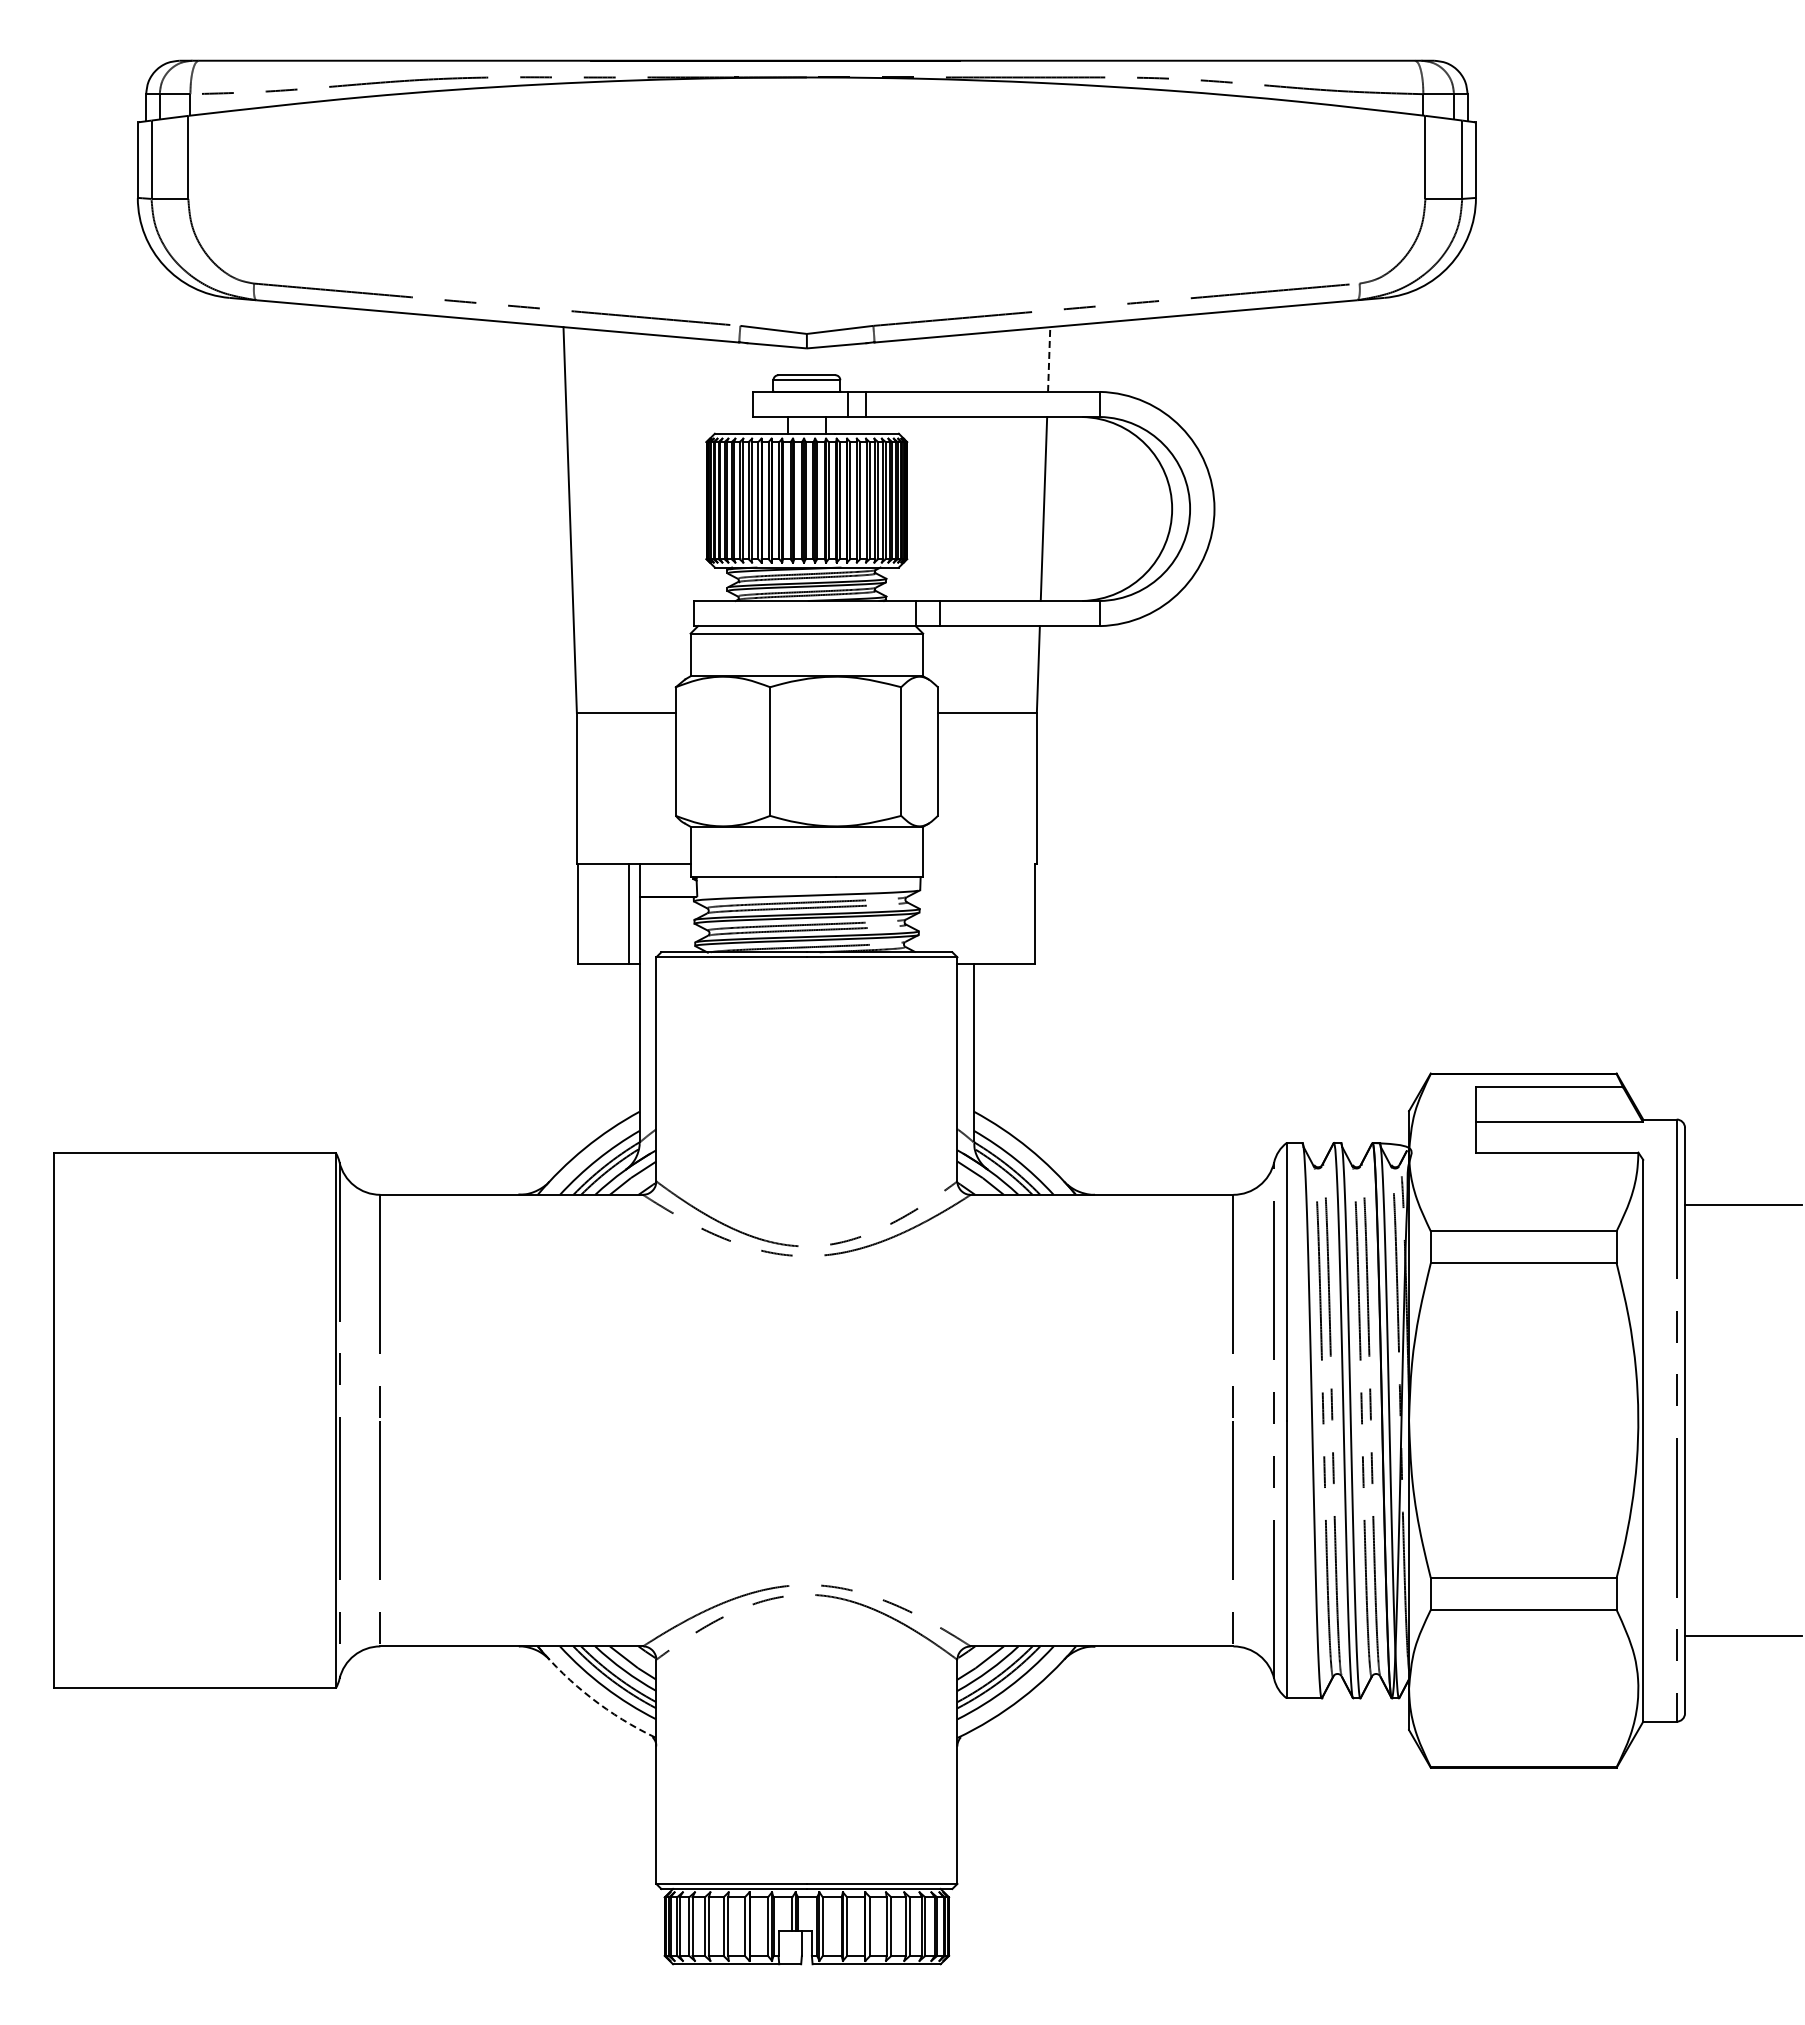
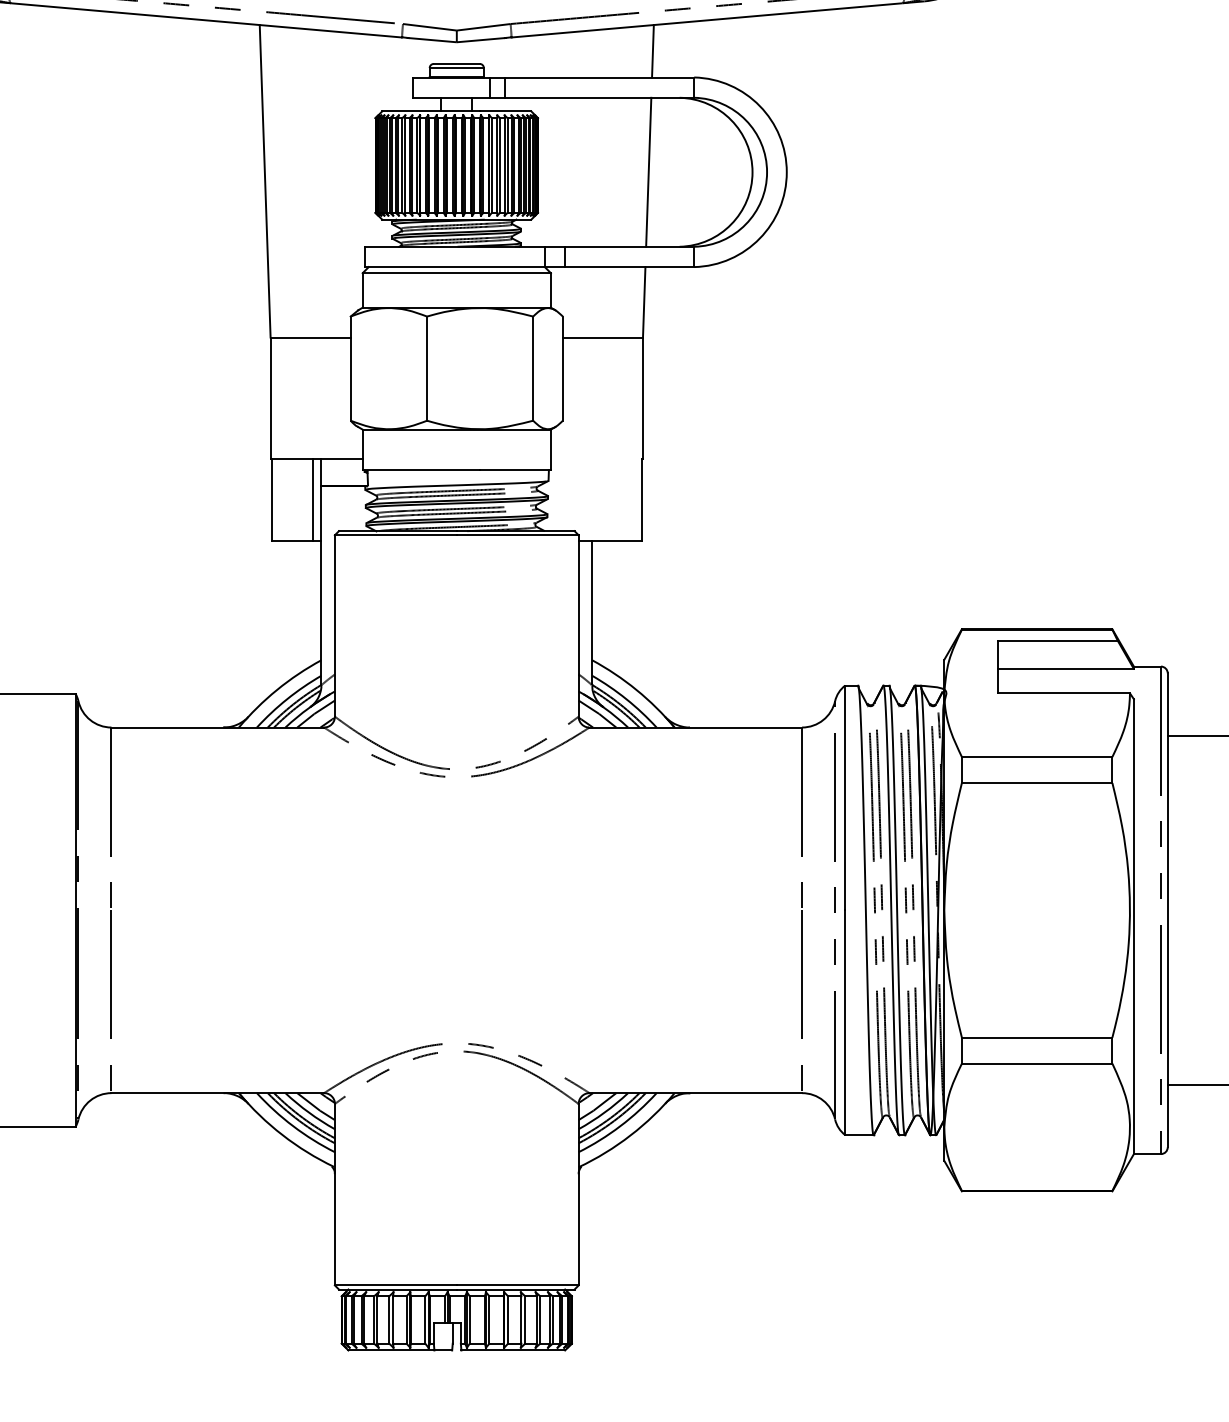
line: (1049, 359) -> (653, 51), dashed -> solid
arc: (591, 1698) -> (282, 1135), dashed -> solid

